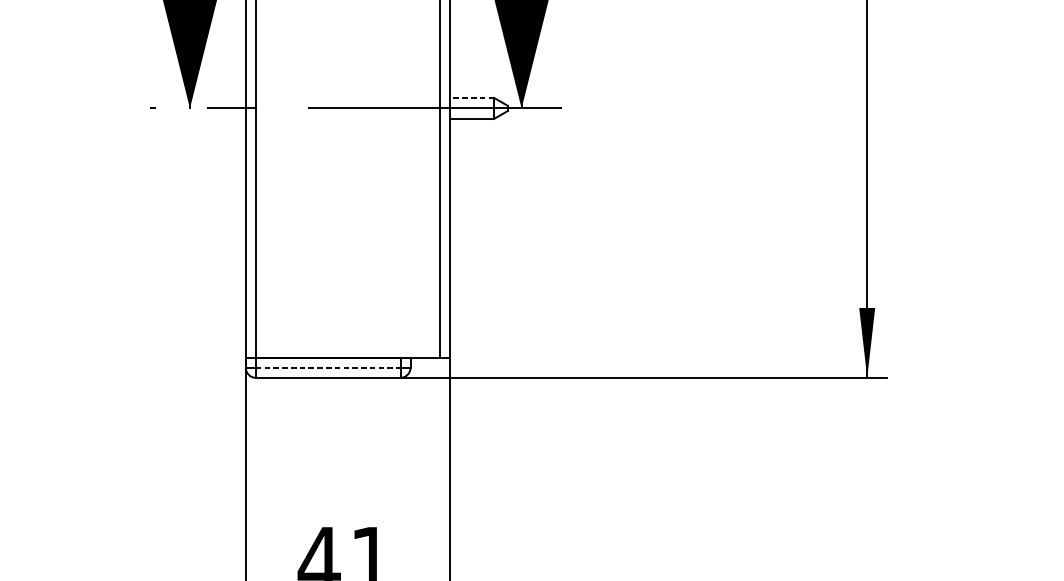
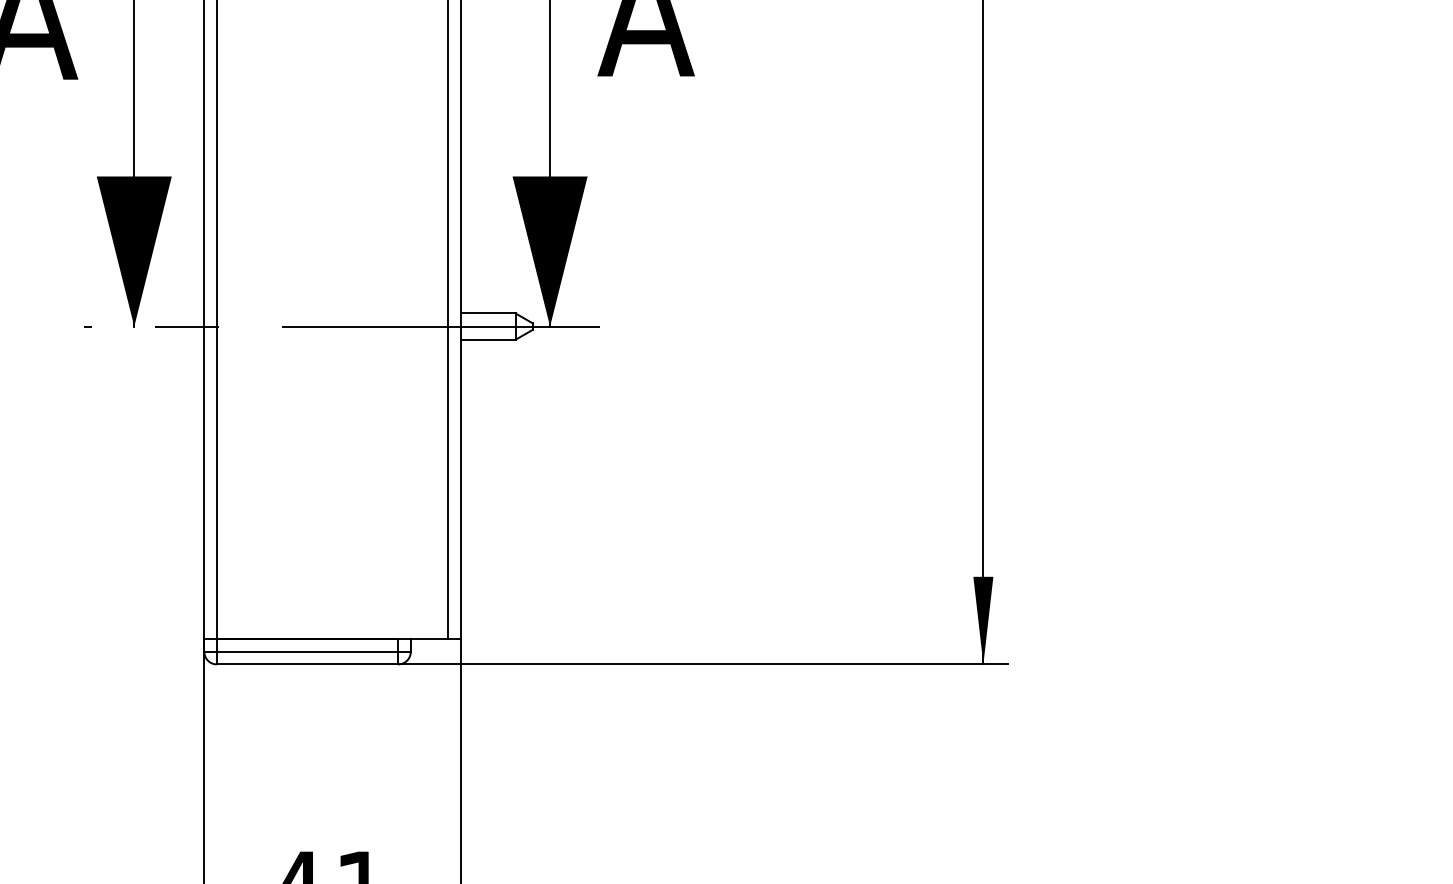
line: (471, 97) -> (487, 313), dashed -> solid
line: (328, 367) -> (307, 651), dashed -> solid

